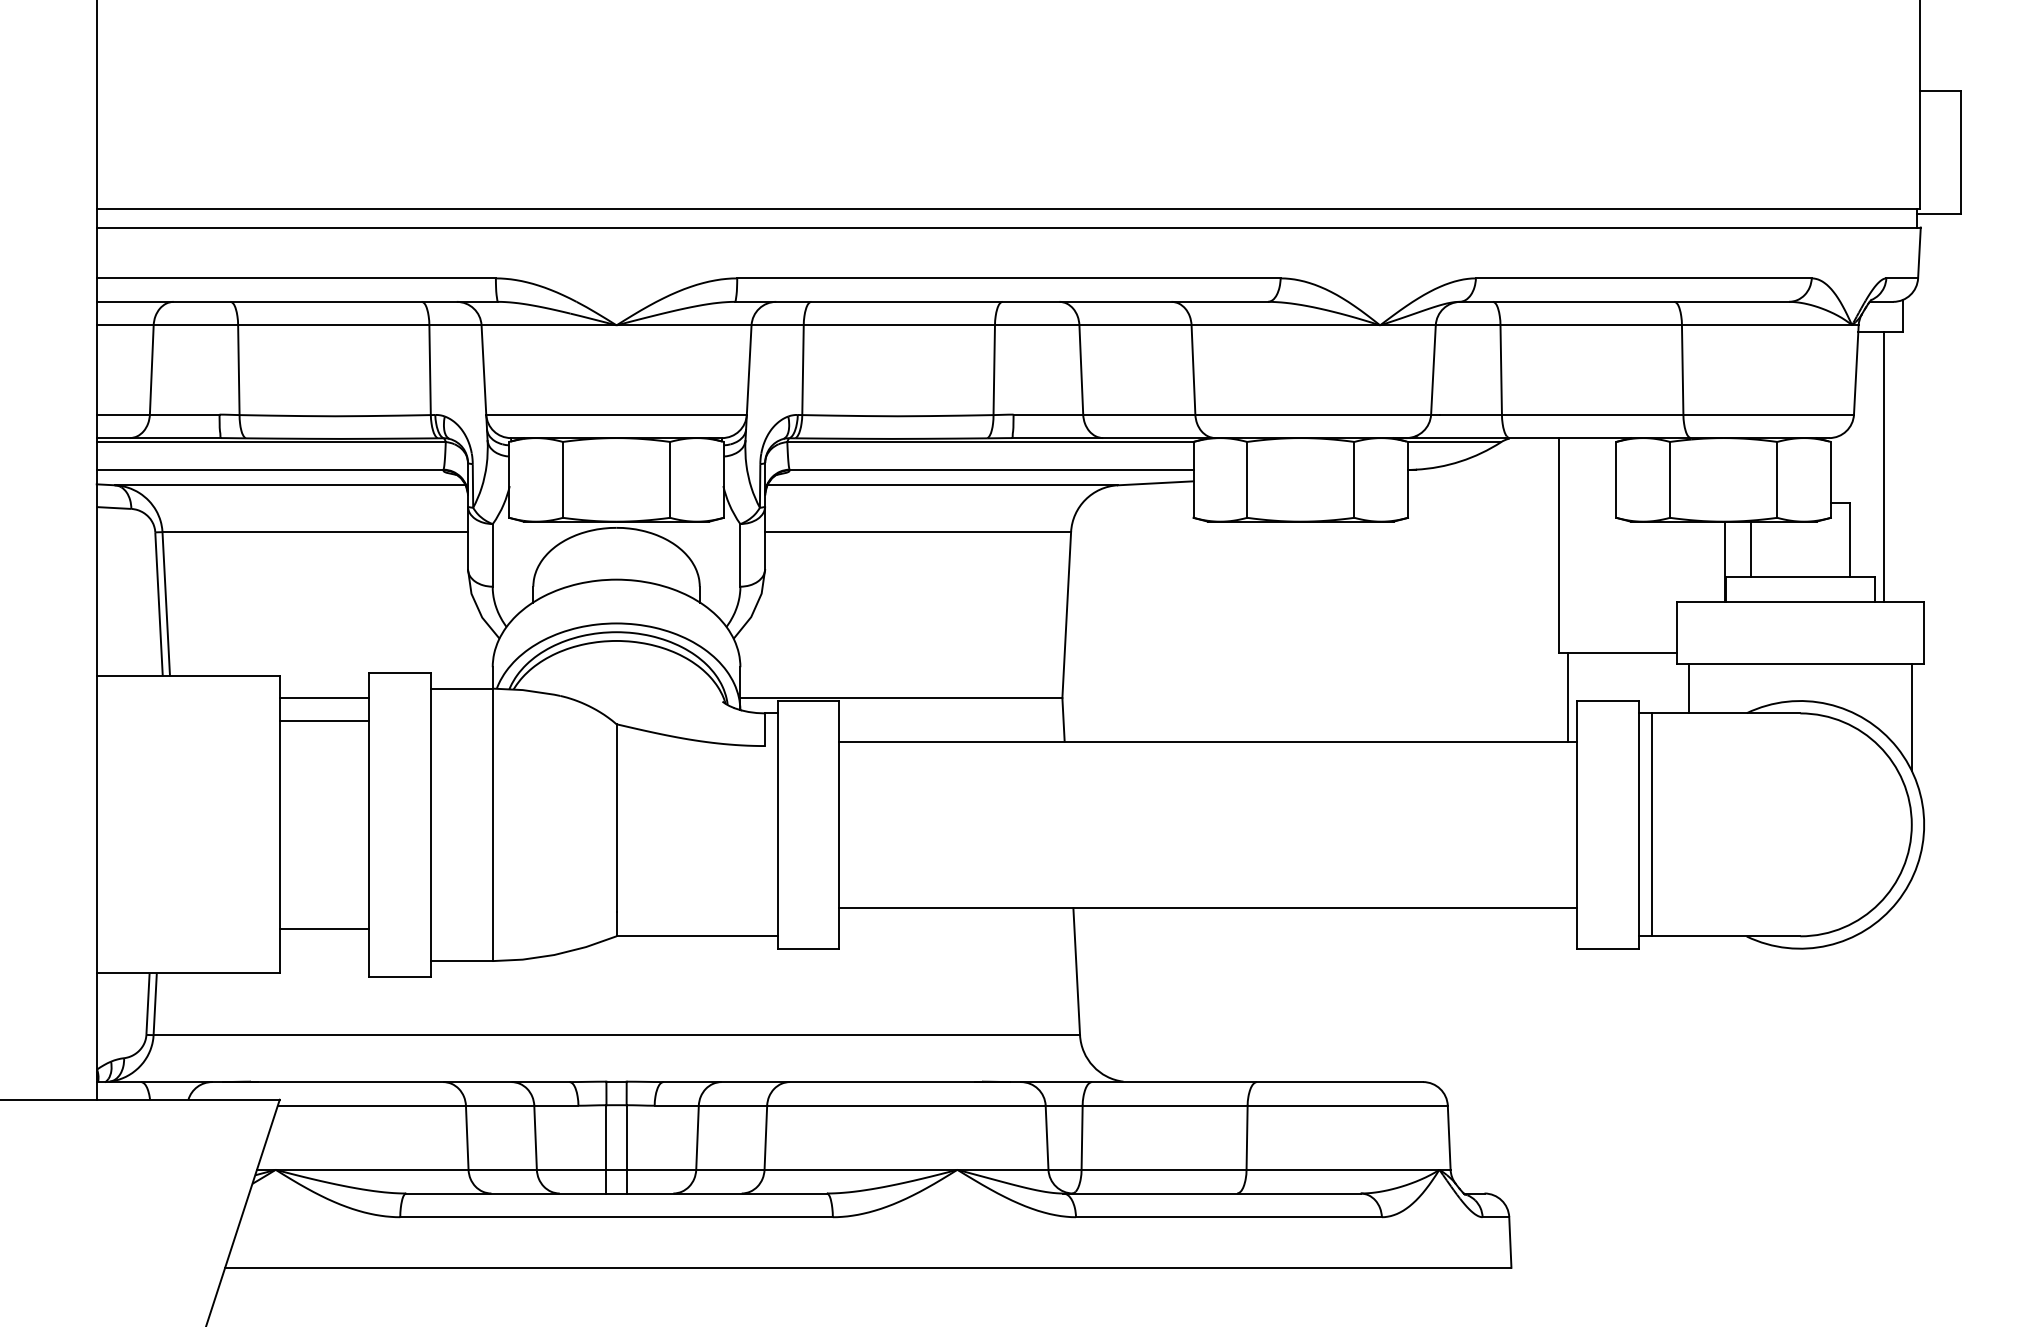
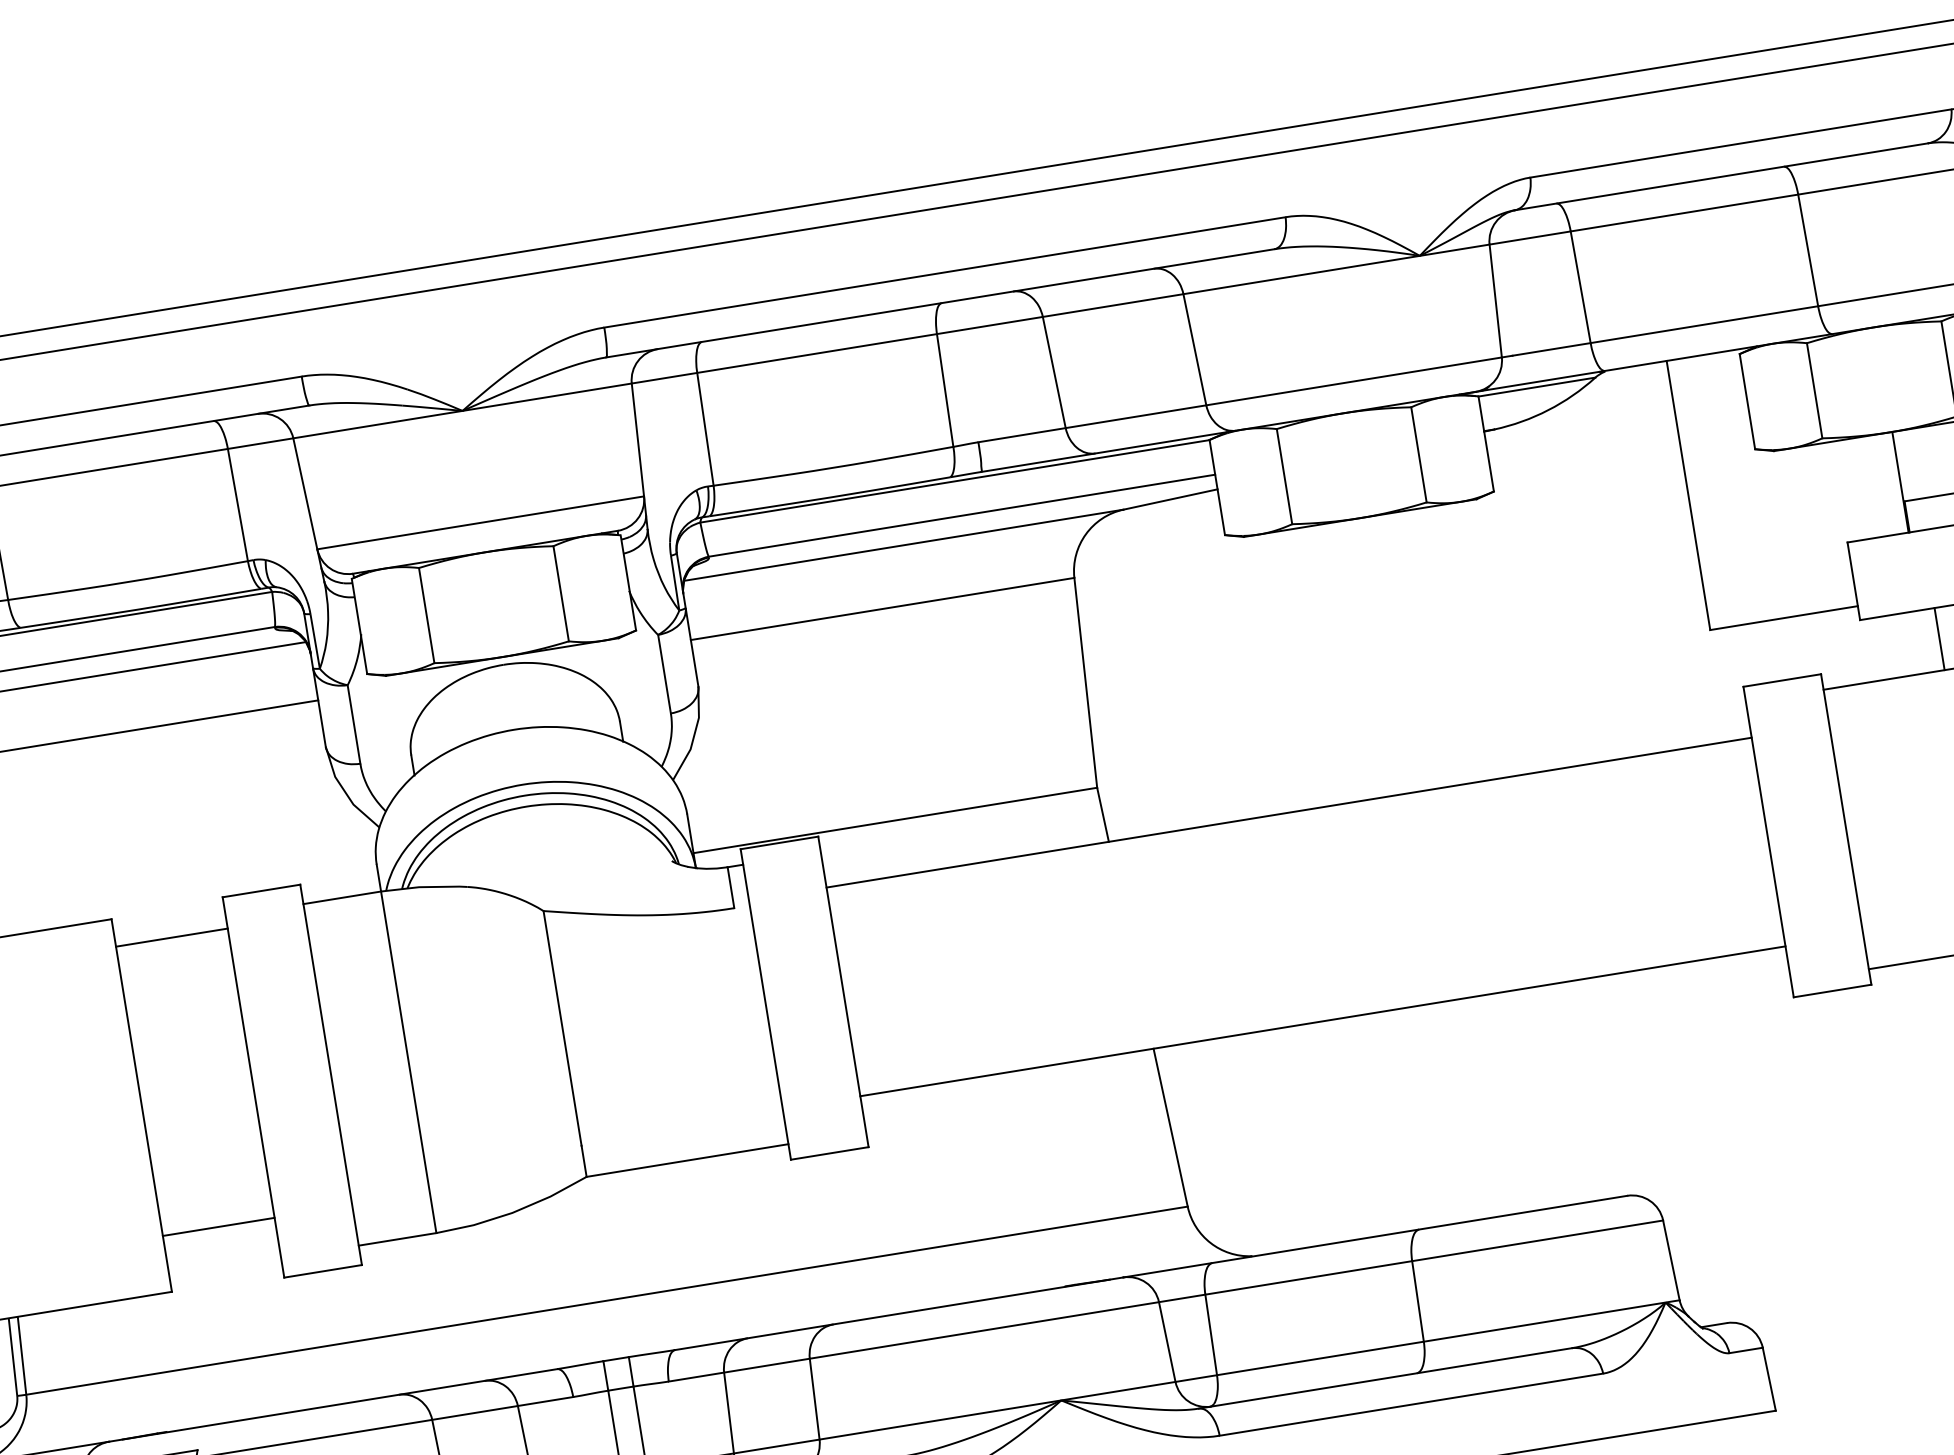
line: (1750, 549) -> (1929, 461), removed
line: (1688, 688) -> (1939, 639), moved
line: (1567, 696) -> (1730, 683), removed
line: (323, 720) -> (175, 965), removed
line: (1651, 824) -> (1861, 826), removed

